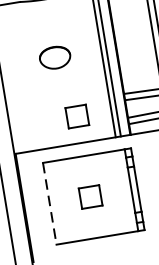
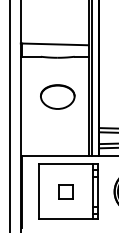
part: (54, 57) -> (57, 96), size x1.67
part: (76, 116) -> (65, 137), removed
line: (49, 204) -> (38, 192), dashed -> solid

